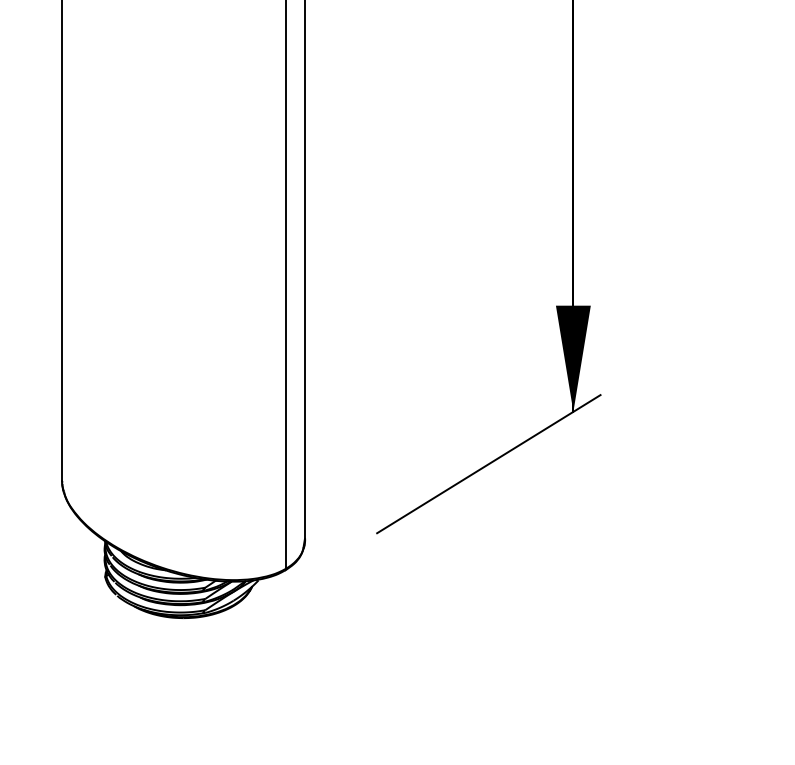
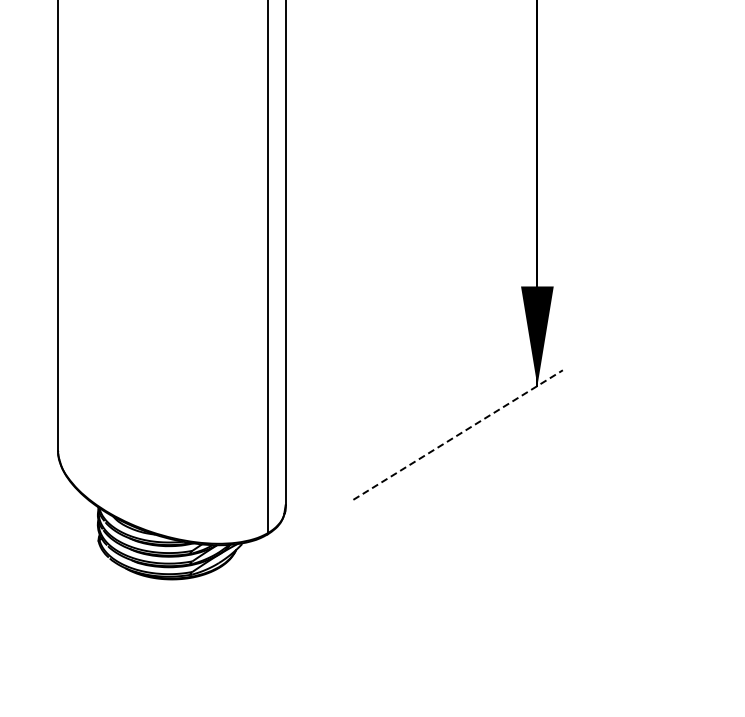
line: (489, 463) -> (458, 434), solid -> dashed

